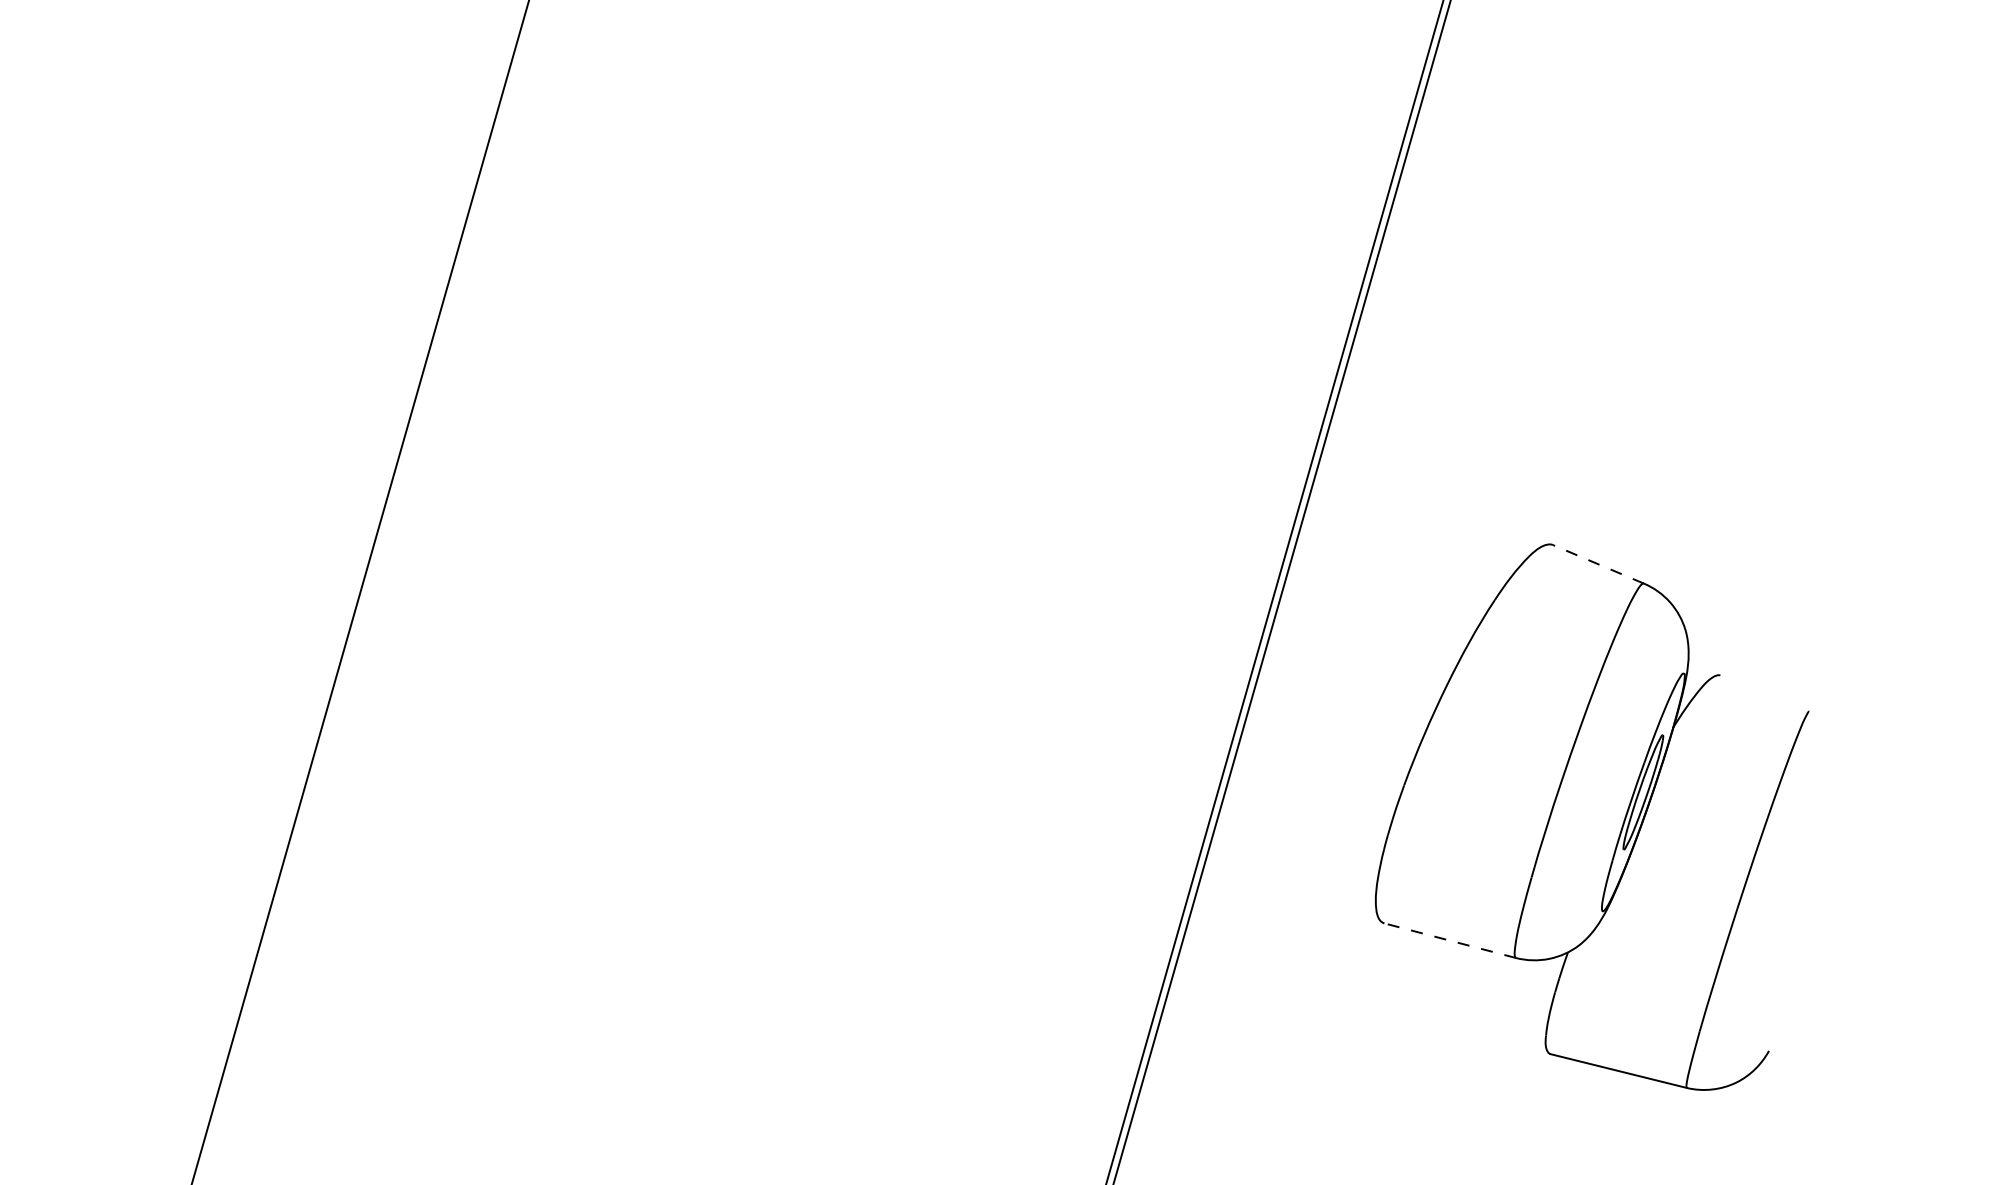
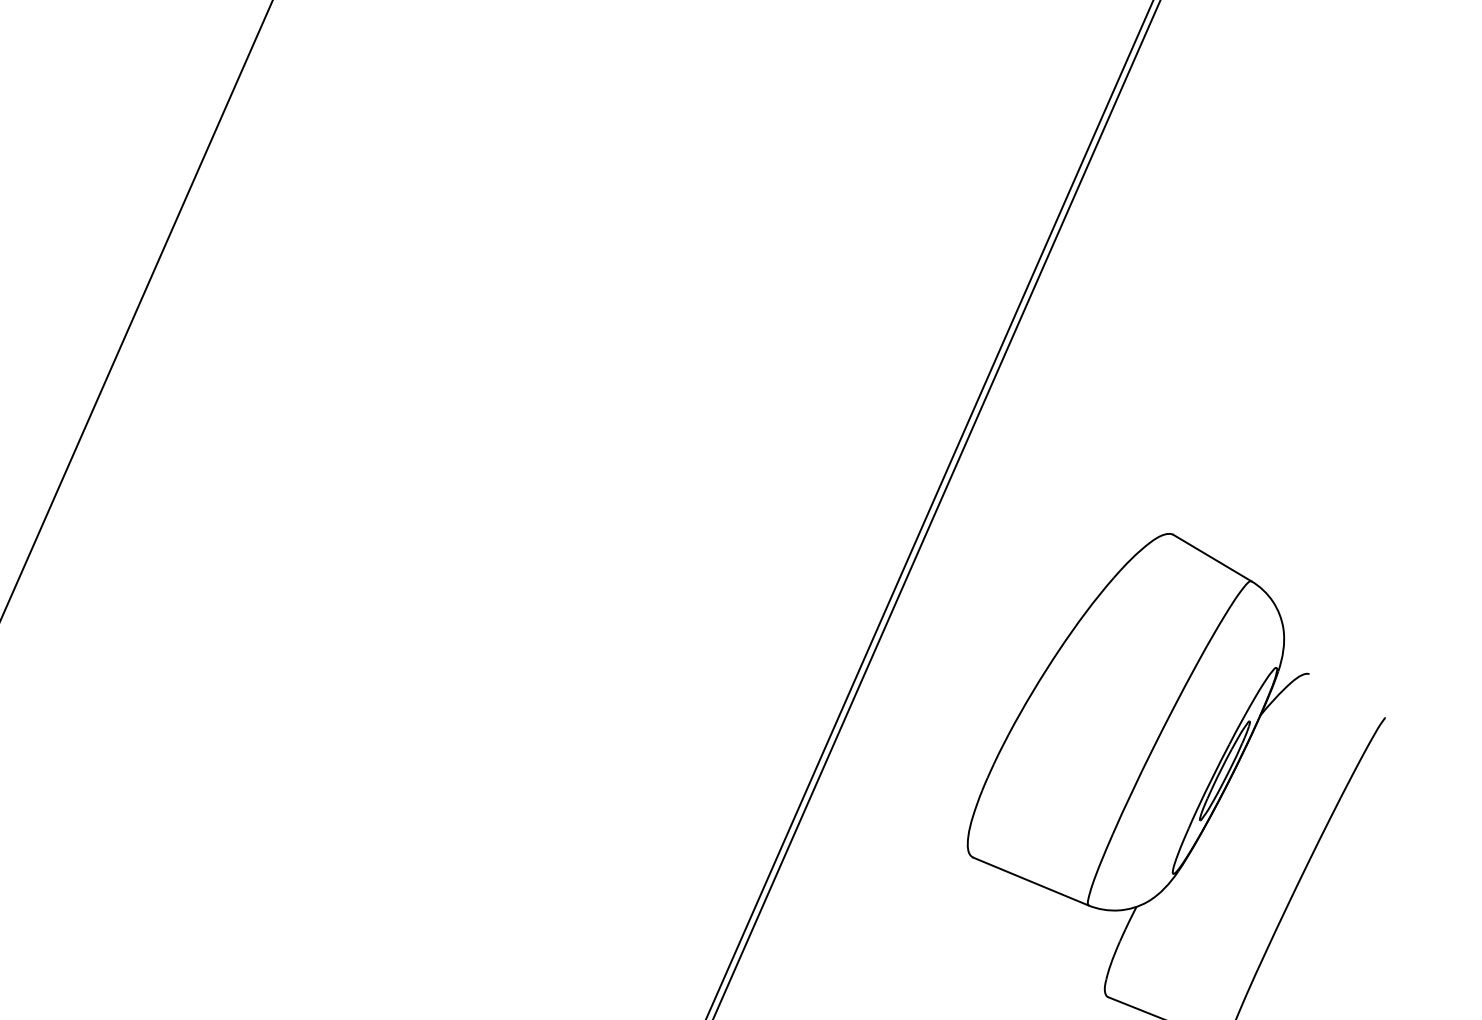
line: (1597, 564) -> (1211, 558), dashed -> solid
line: (1449, 940) -> (1030, 881), dashed -> solid

